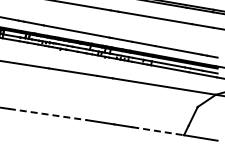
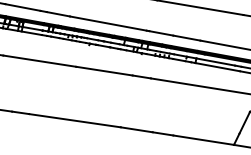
line: (48, 114) -> (75, 120), dashed -> solid
line: (158, 131) -> (204, 140), dashed -> solid

